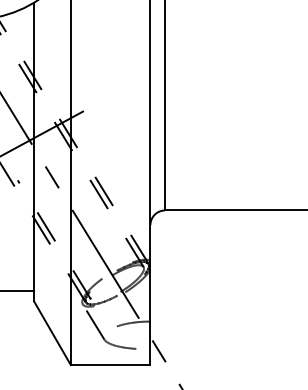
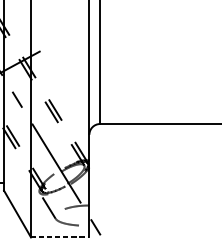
line: (110, 365) -> (60, 237), solid -> dashed

